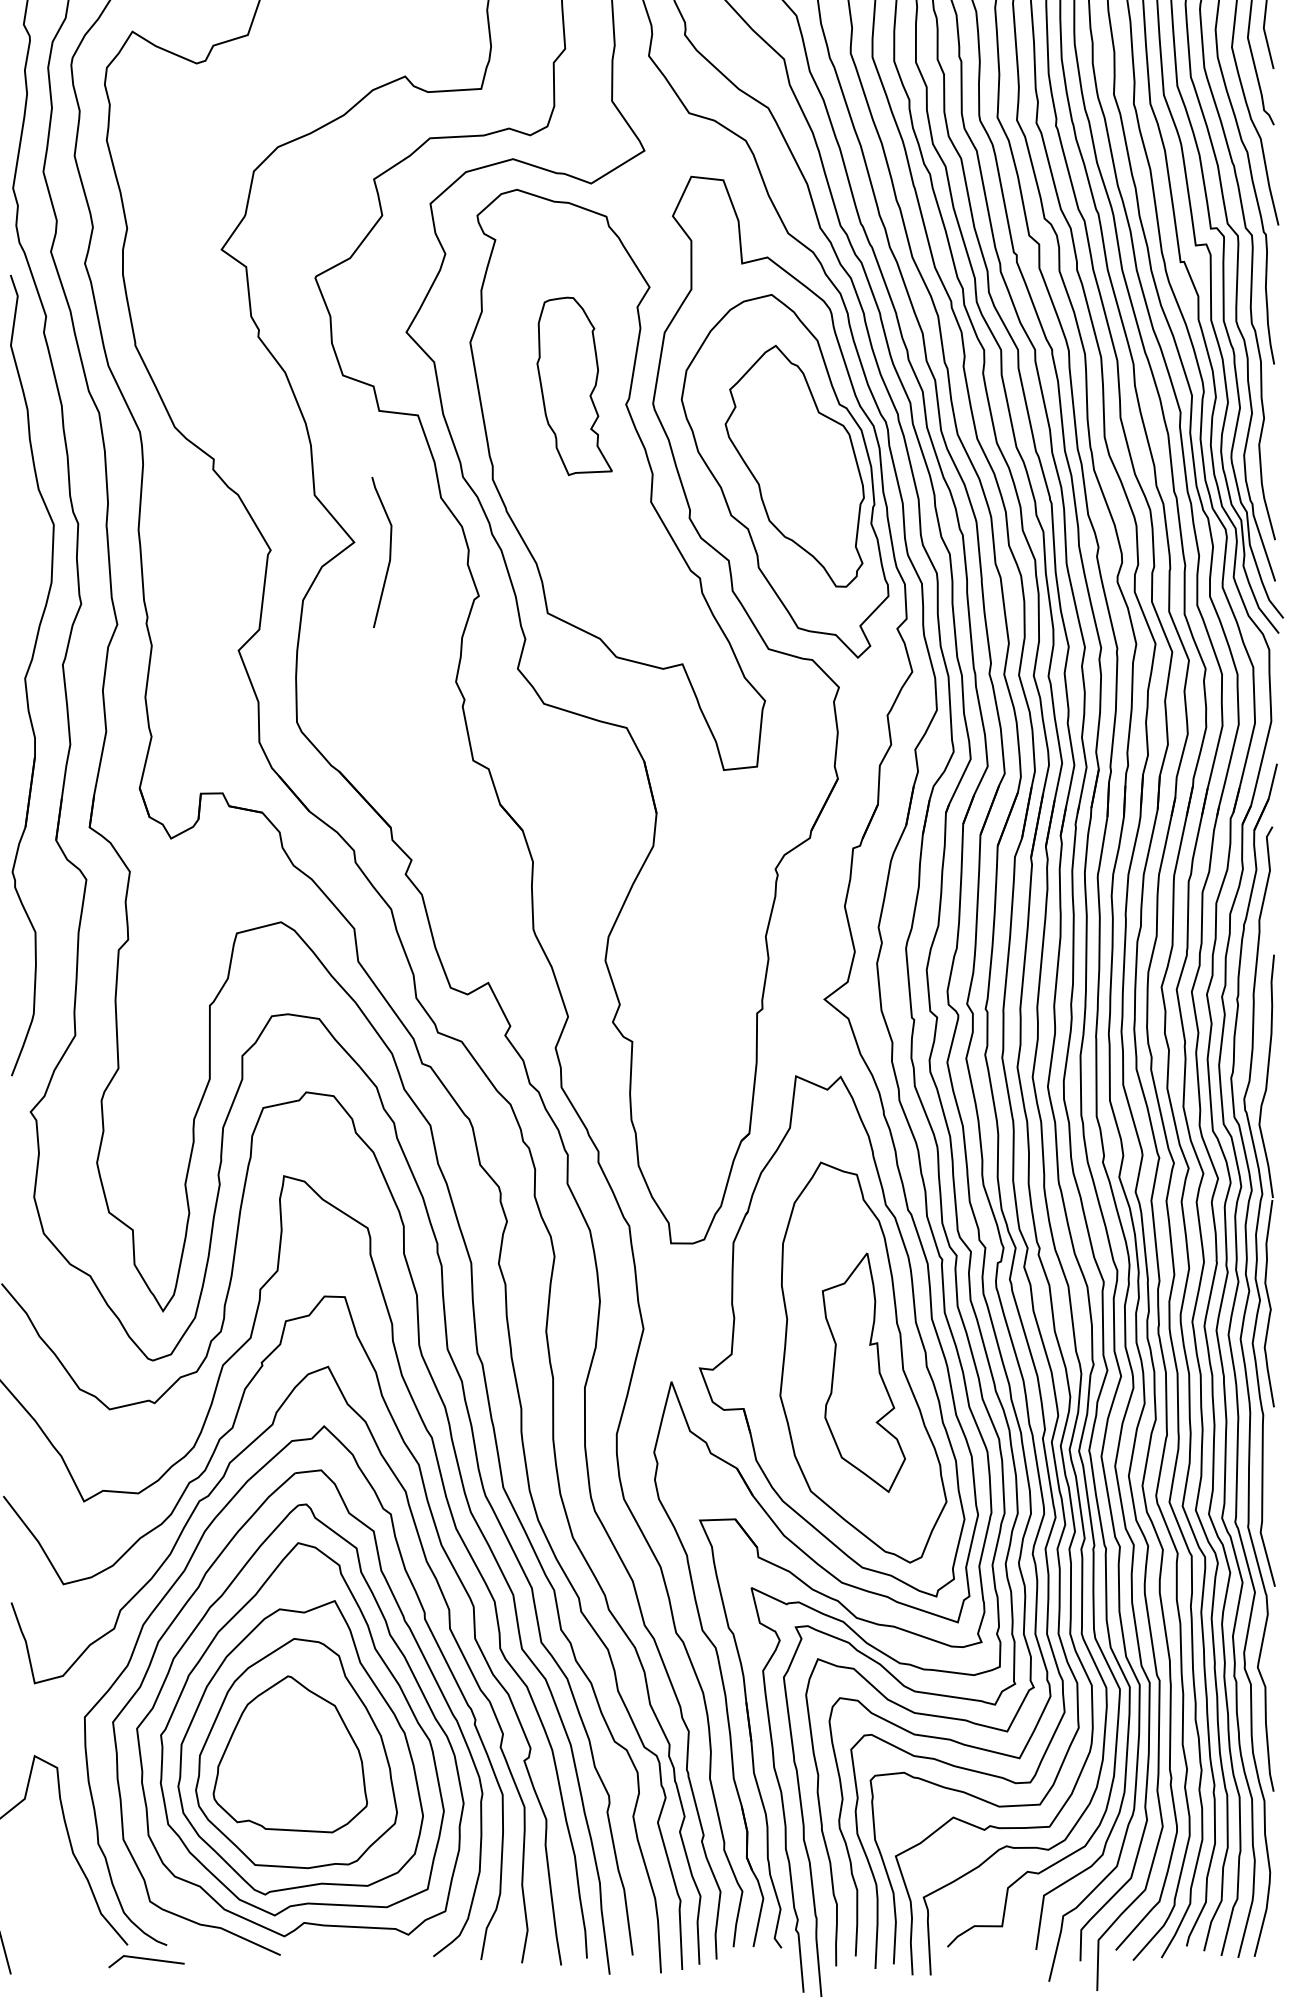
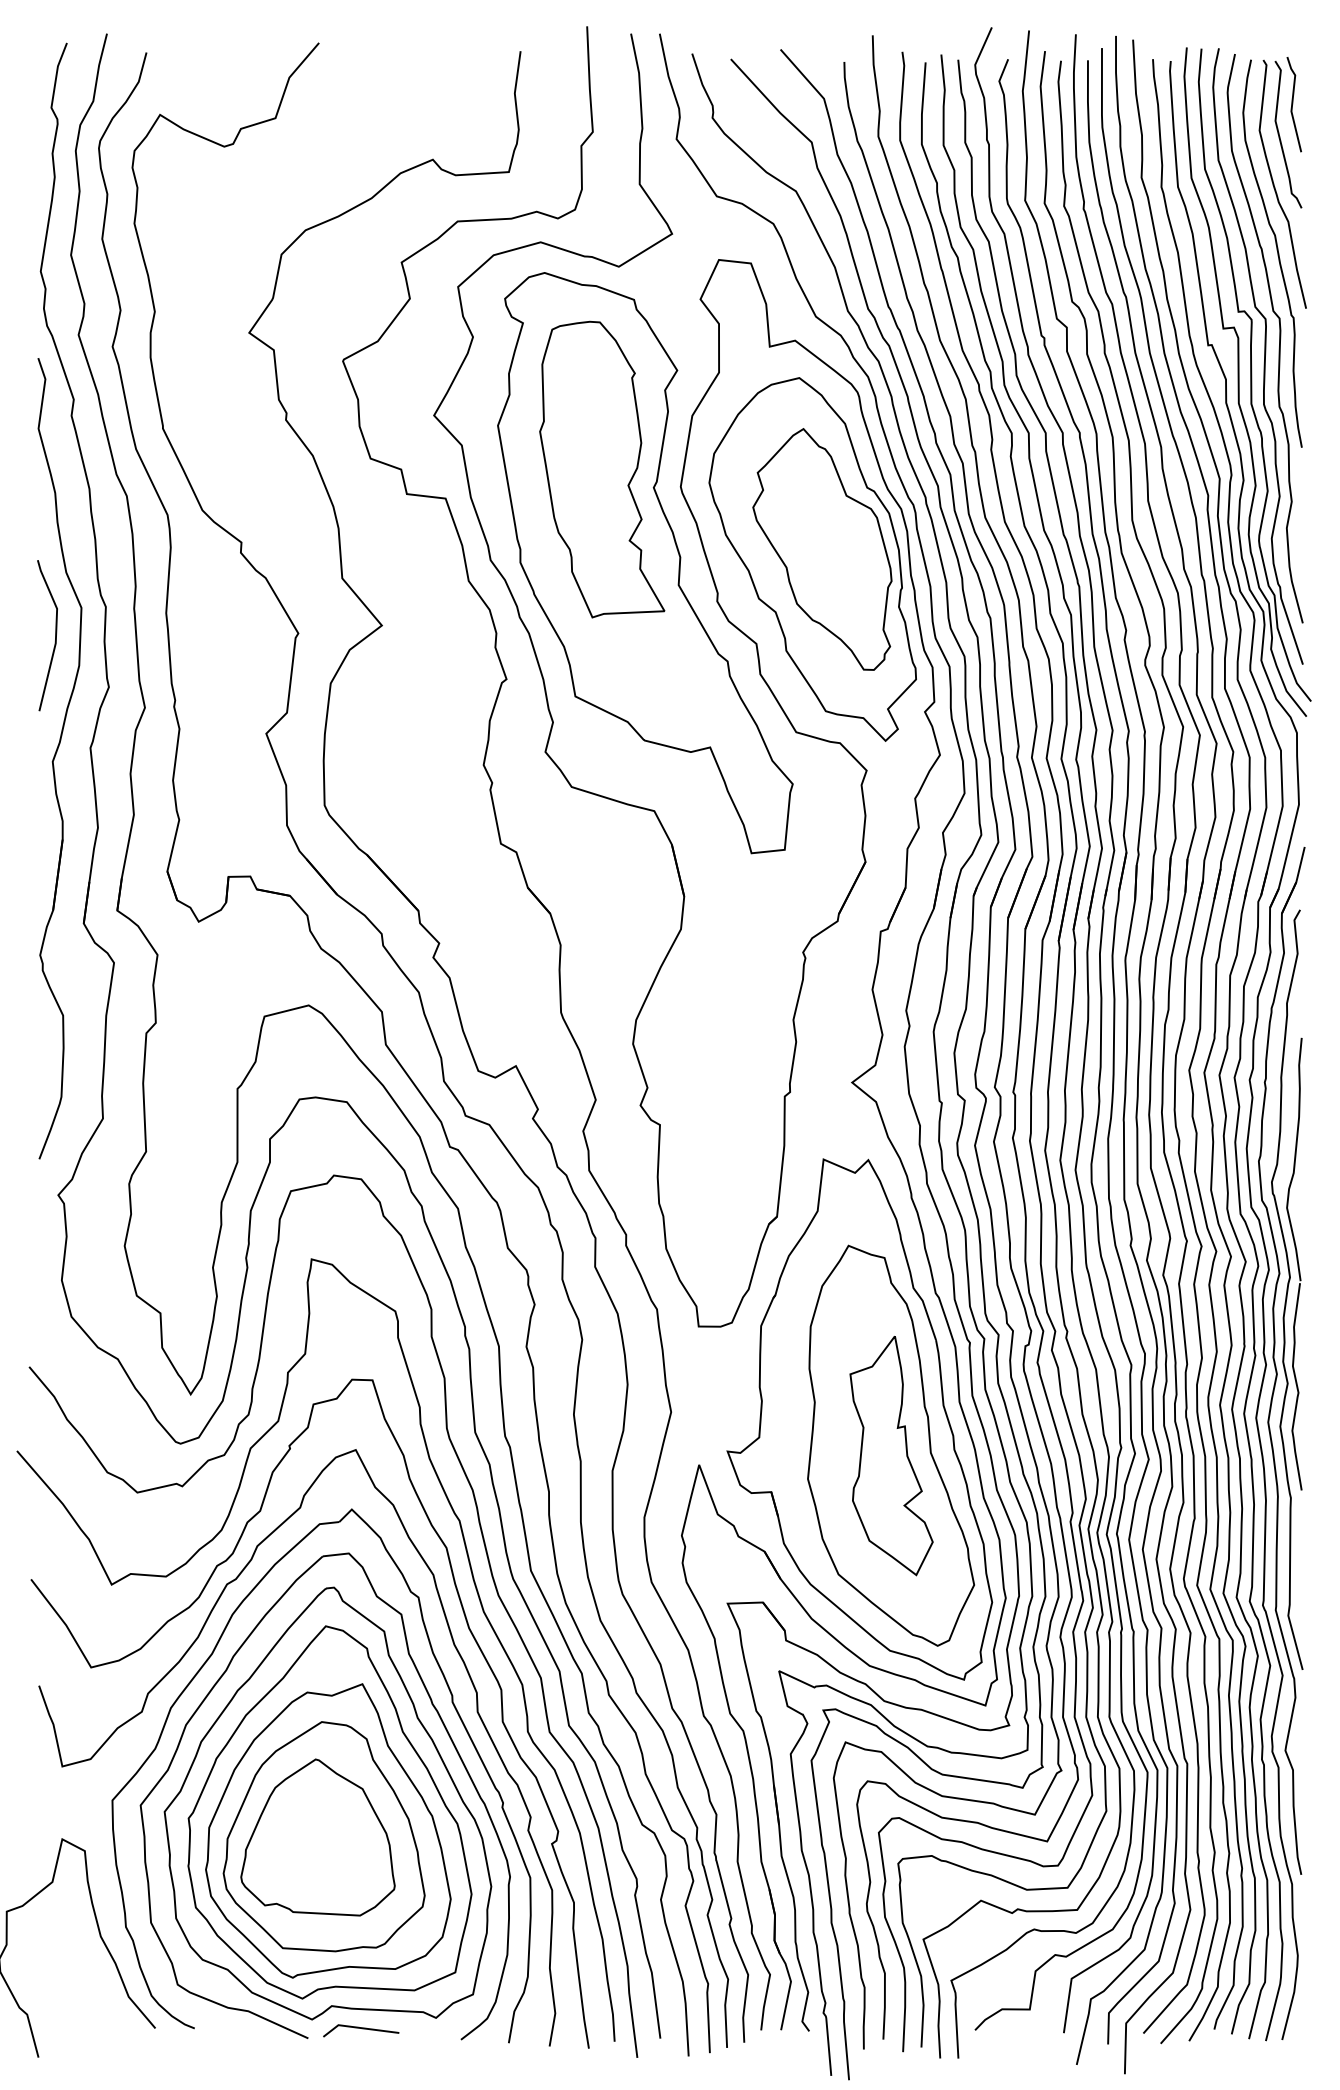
part: (574, 386) -> (602, 469), size x1.67
line: (389, 552) -> (55, 635), moved
line: (147, 1960) -> (362, 2029), moved

